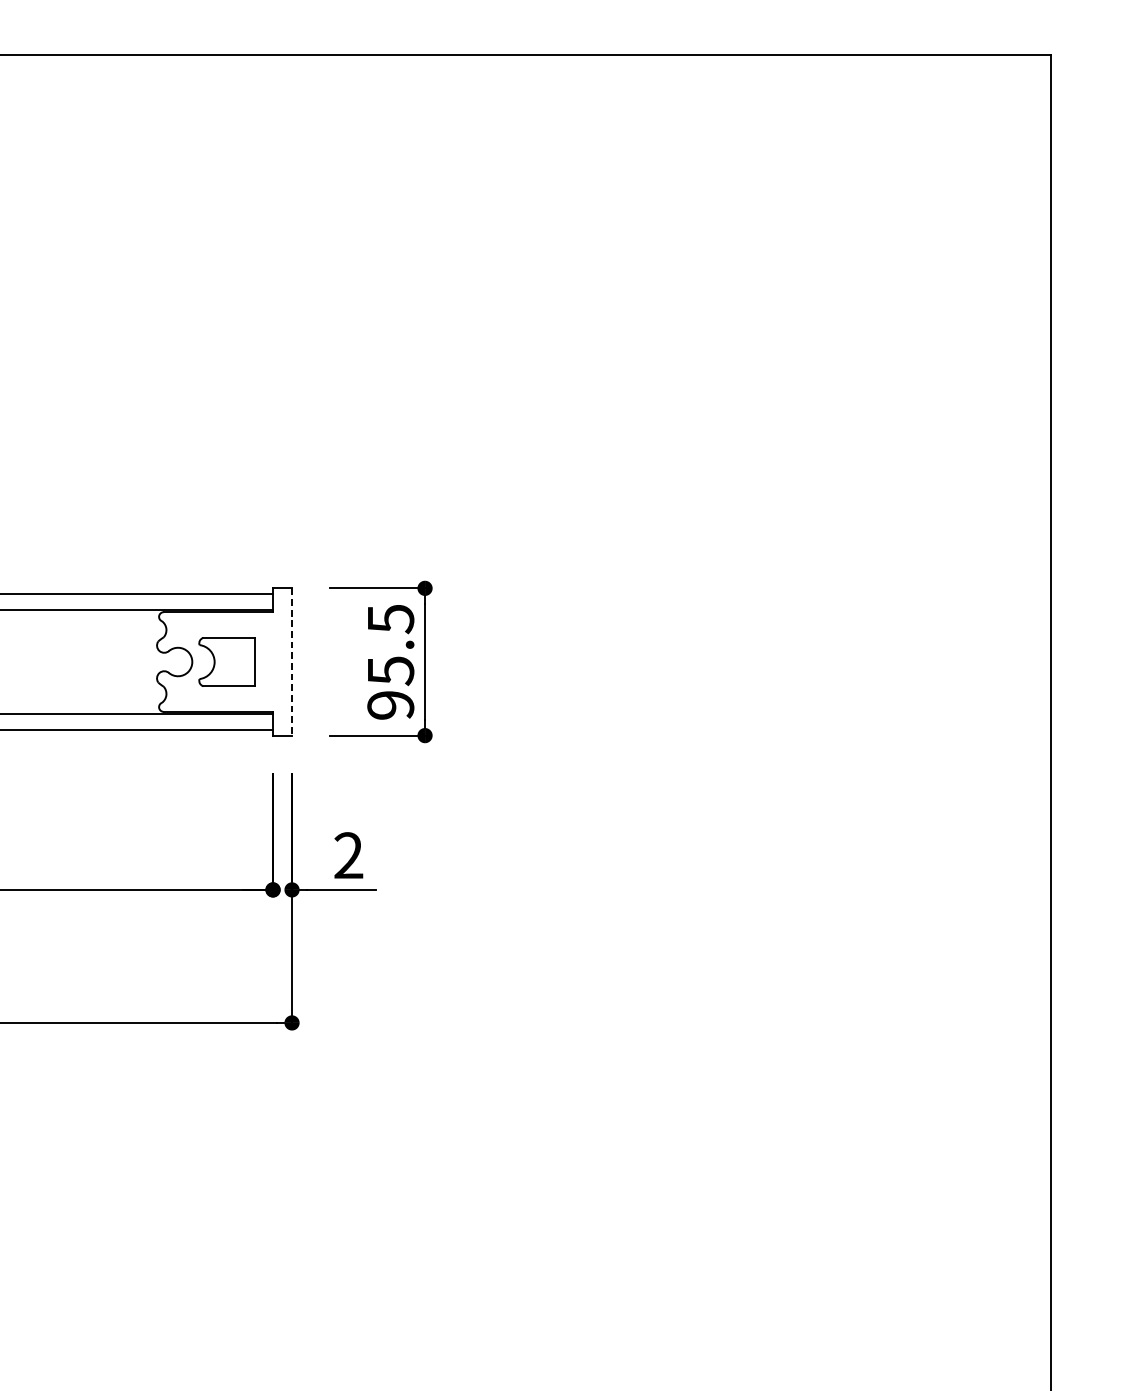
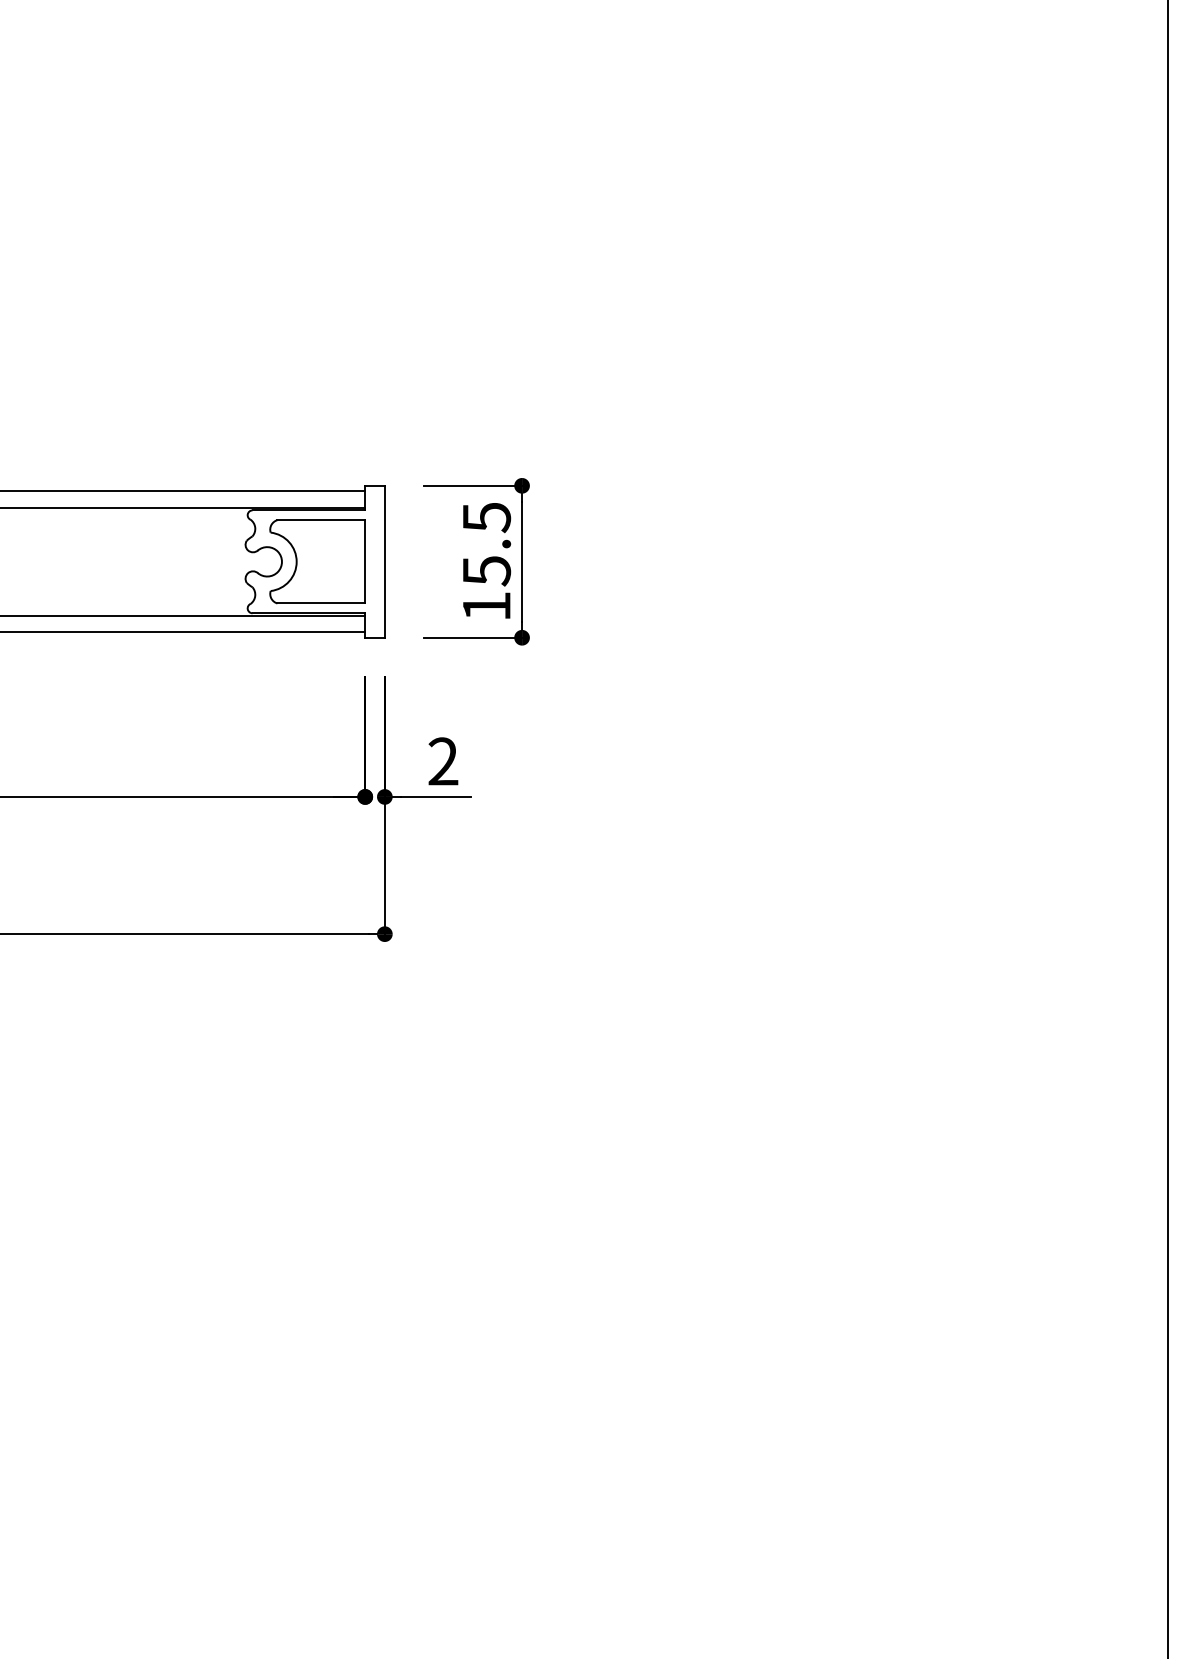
part: (226, 661) -> (317, 561), size x1.67
line: (291, 661) -> (384, 561), dashed -> solid
text: (390, 705) -> (486, 606), 95.5 -> 15.5

